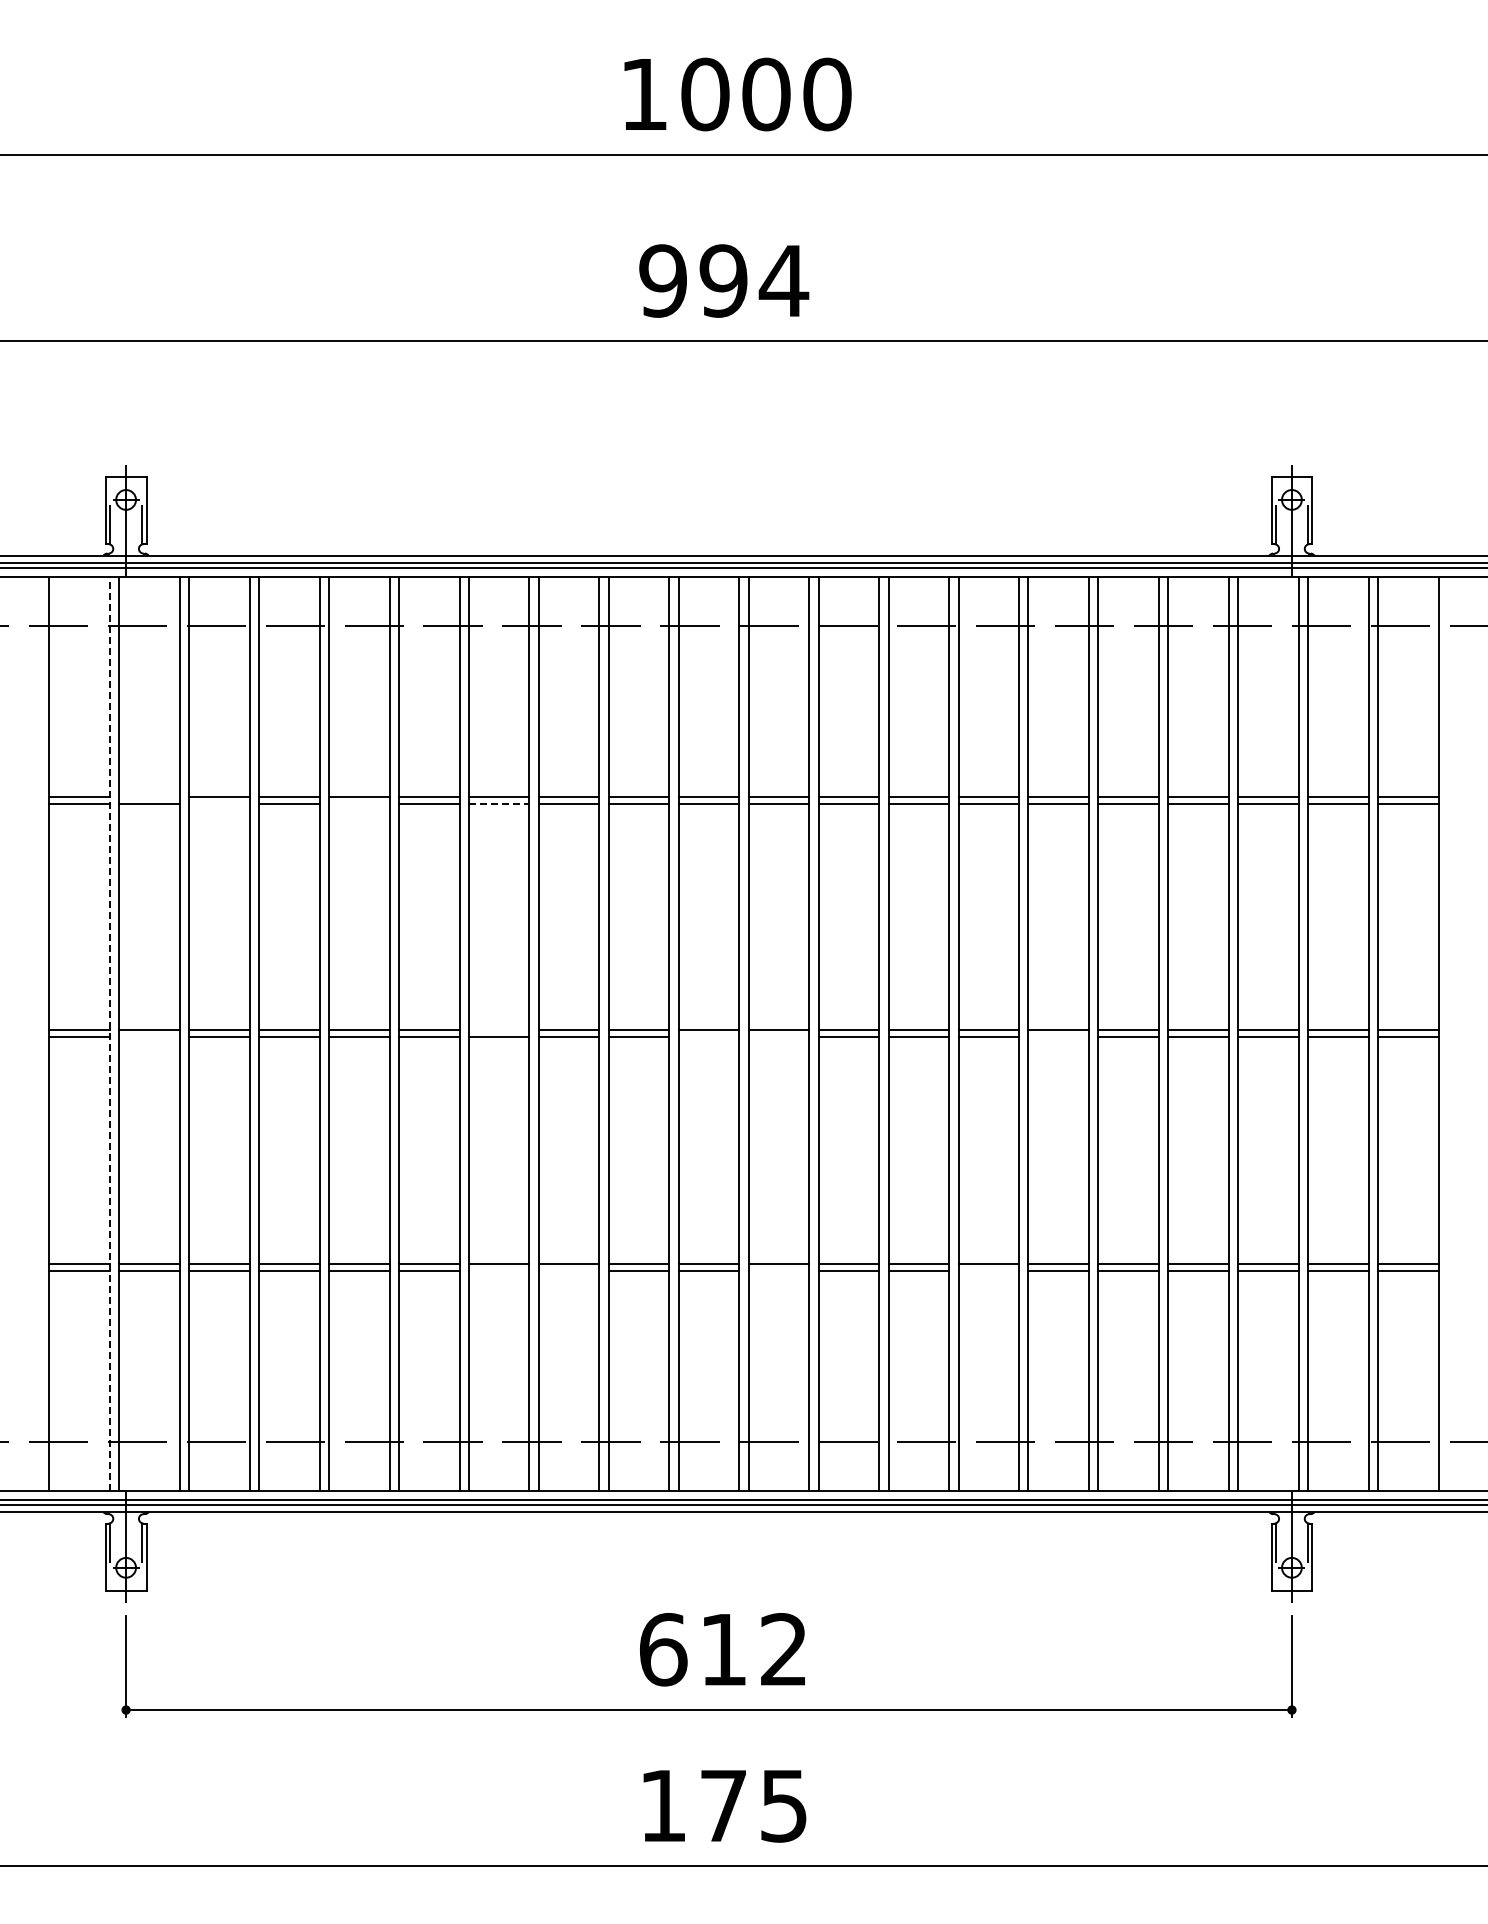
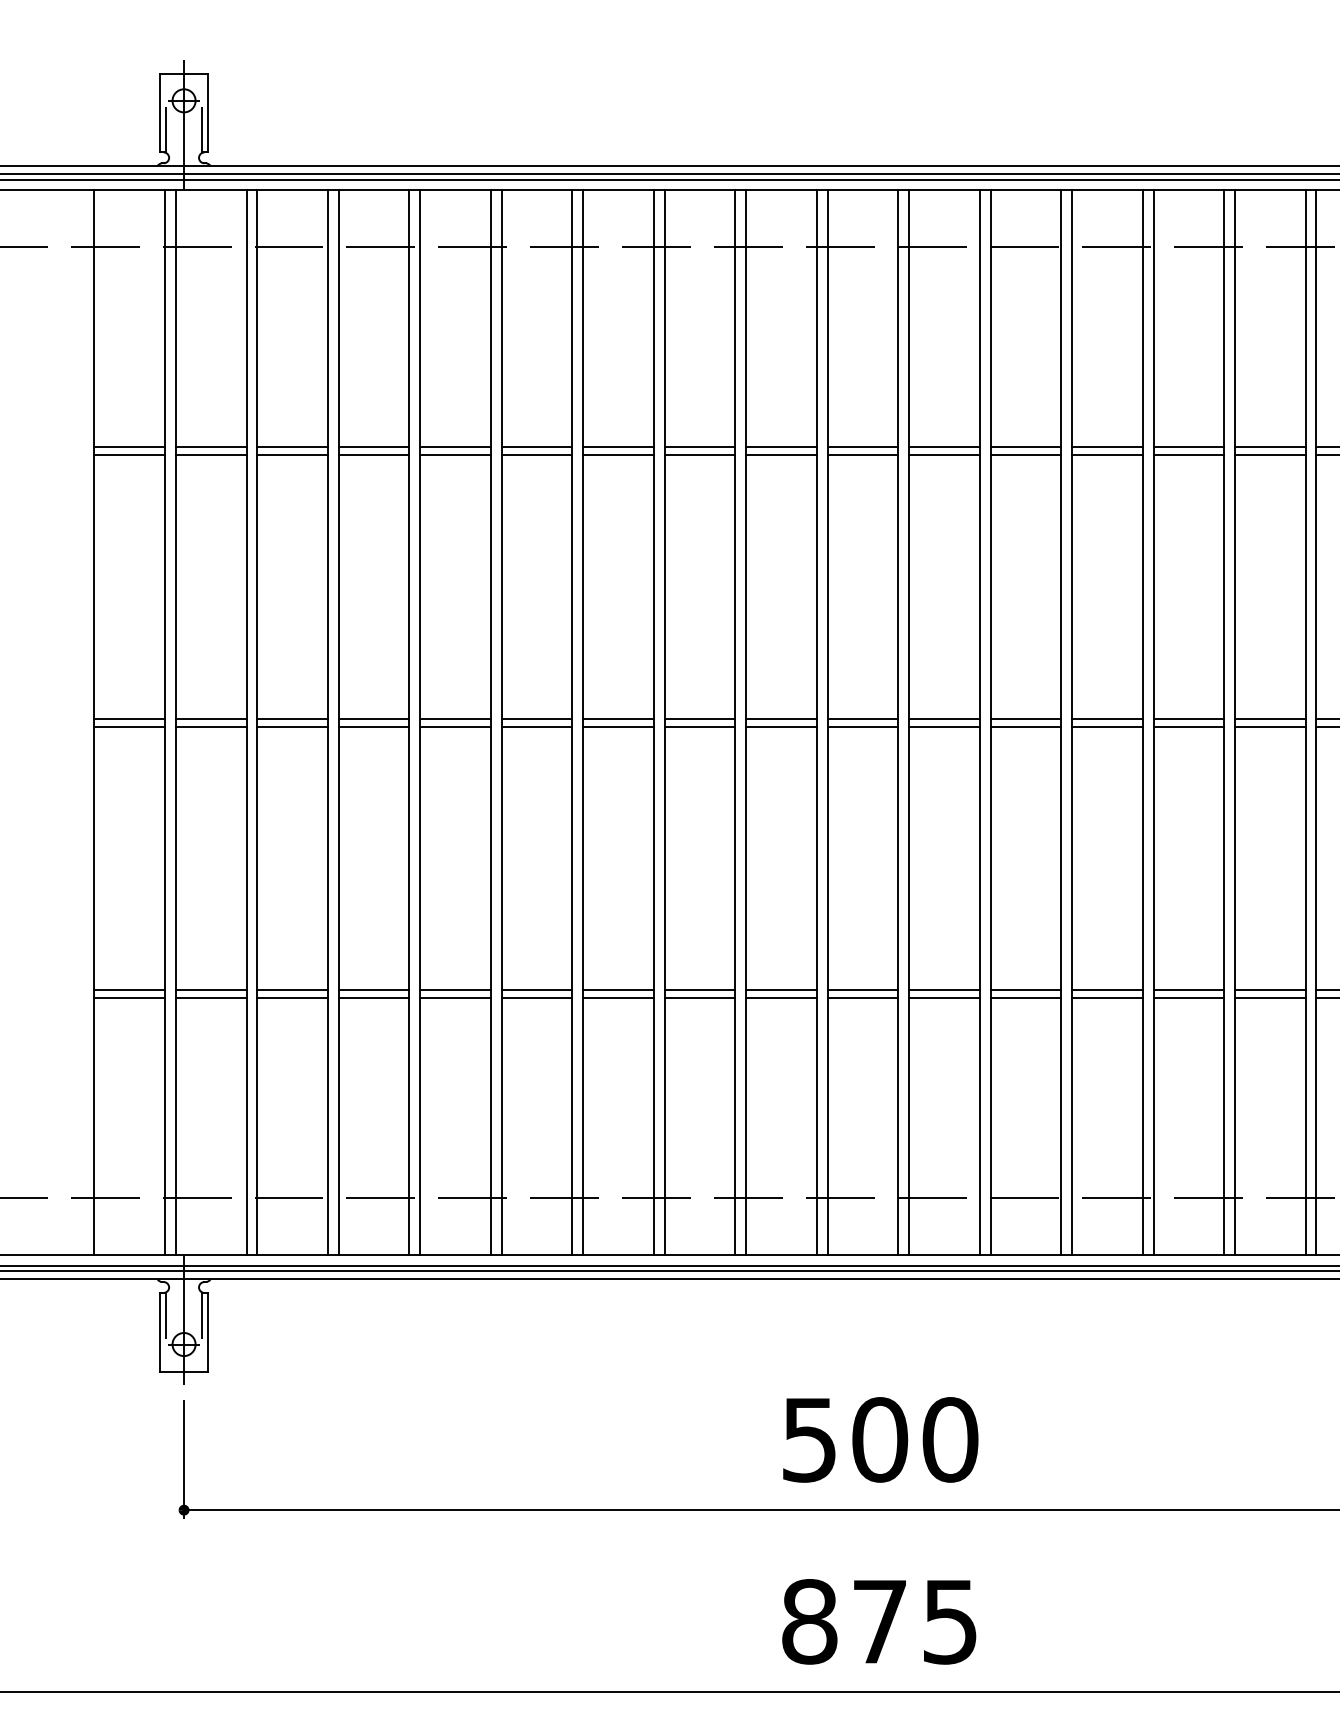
line: (149, 797) -> (211, 447), added
line: (219, 804) -> (292, 455), added
line: (358, 804) -> (454, 455), added
line: (499, 804) -> (618, 455), dashed -> solid
line: (498, 1030) -> (617, 718), added
line: (109, 1033) -> (164, 722), dashed -> solid
line: (149, 1037) -> (211, 726), added
line: (708, 1037) -> (862, 726), added
line: (778, 1037) -> (943, 726), added
line: (1058, 1037) -> (1269, 726), added
line: (498, 1270) -> (617, 998), added
line: (568, 1270) -> (699, 998), added
line: (778, 1270) -> (943, 998), added
line: (988, 1270) -> (1188, 998), added
text: (724, 1649) -> (880, 1439), 612 -> 500
text: (663, 1805) -> (809, 1621), 175 -> 875

